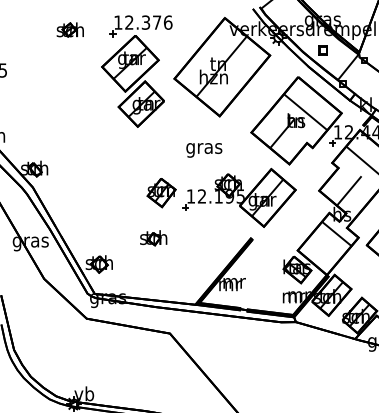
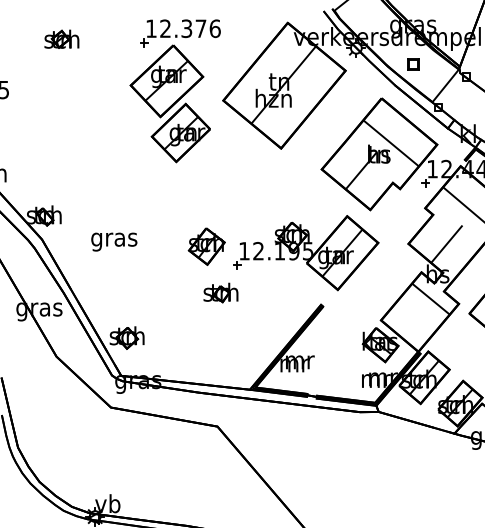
part: (69, 29) -> (60, 38), moved
text: (204, 150) -> (114, 242), moved
part: (153, 238) -> (220, 293), moved

